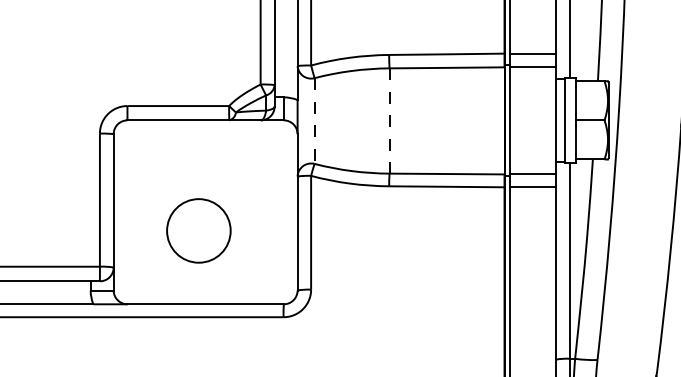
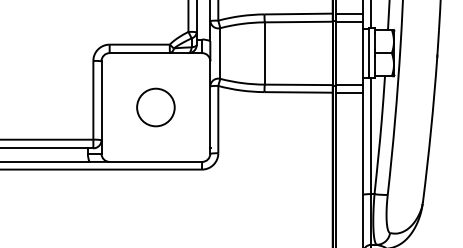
line: (389, 121) -> (264, 53), dashed -> solid
line: (314, 122) -> (220, 54), dashed -> solid
circle: (198, 230) -> (155, 107), moved

